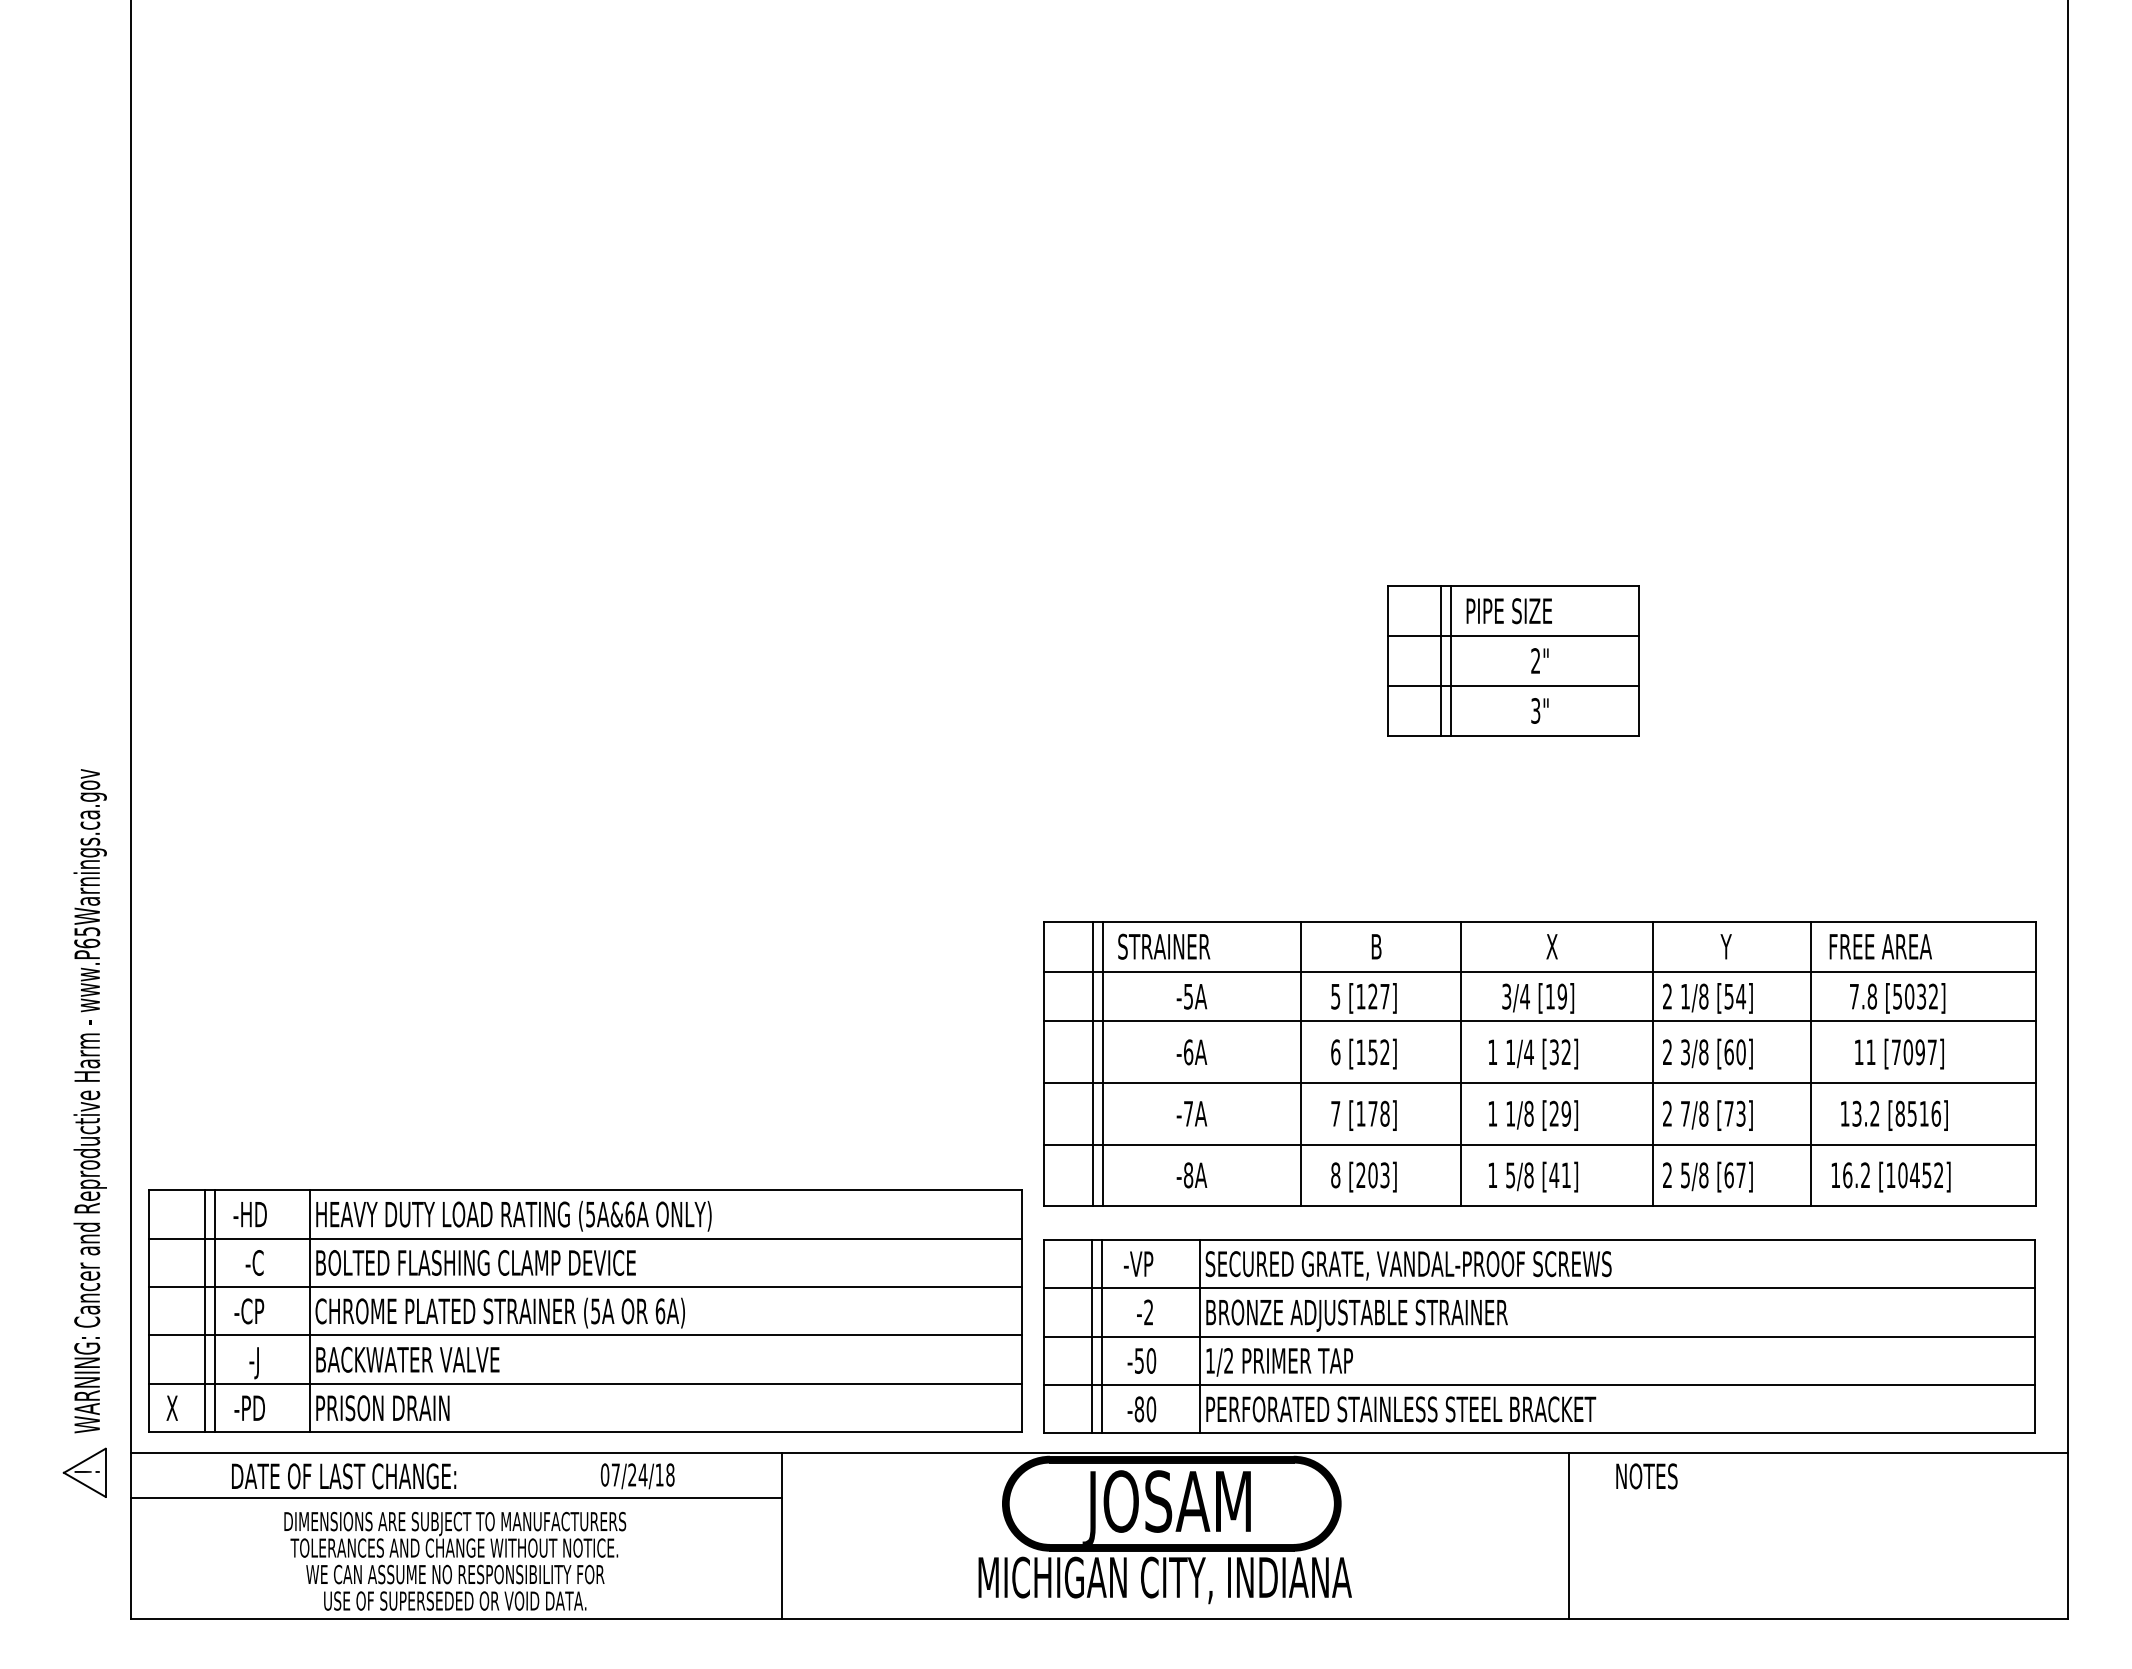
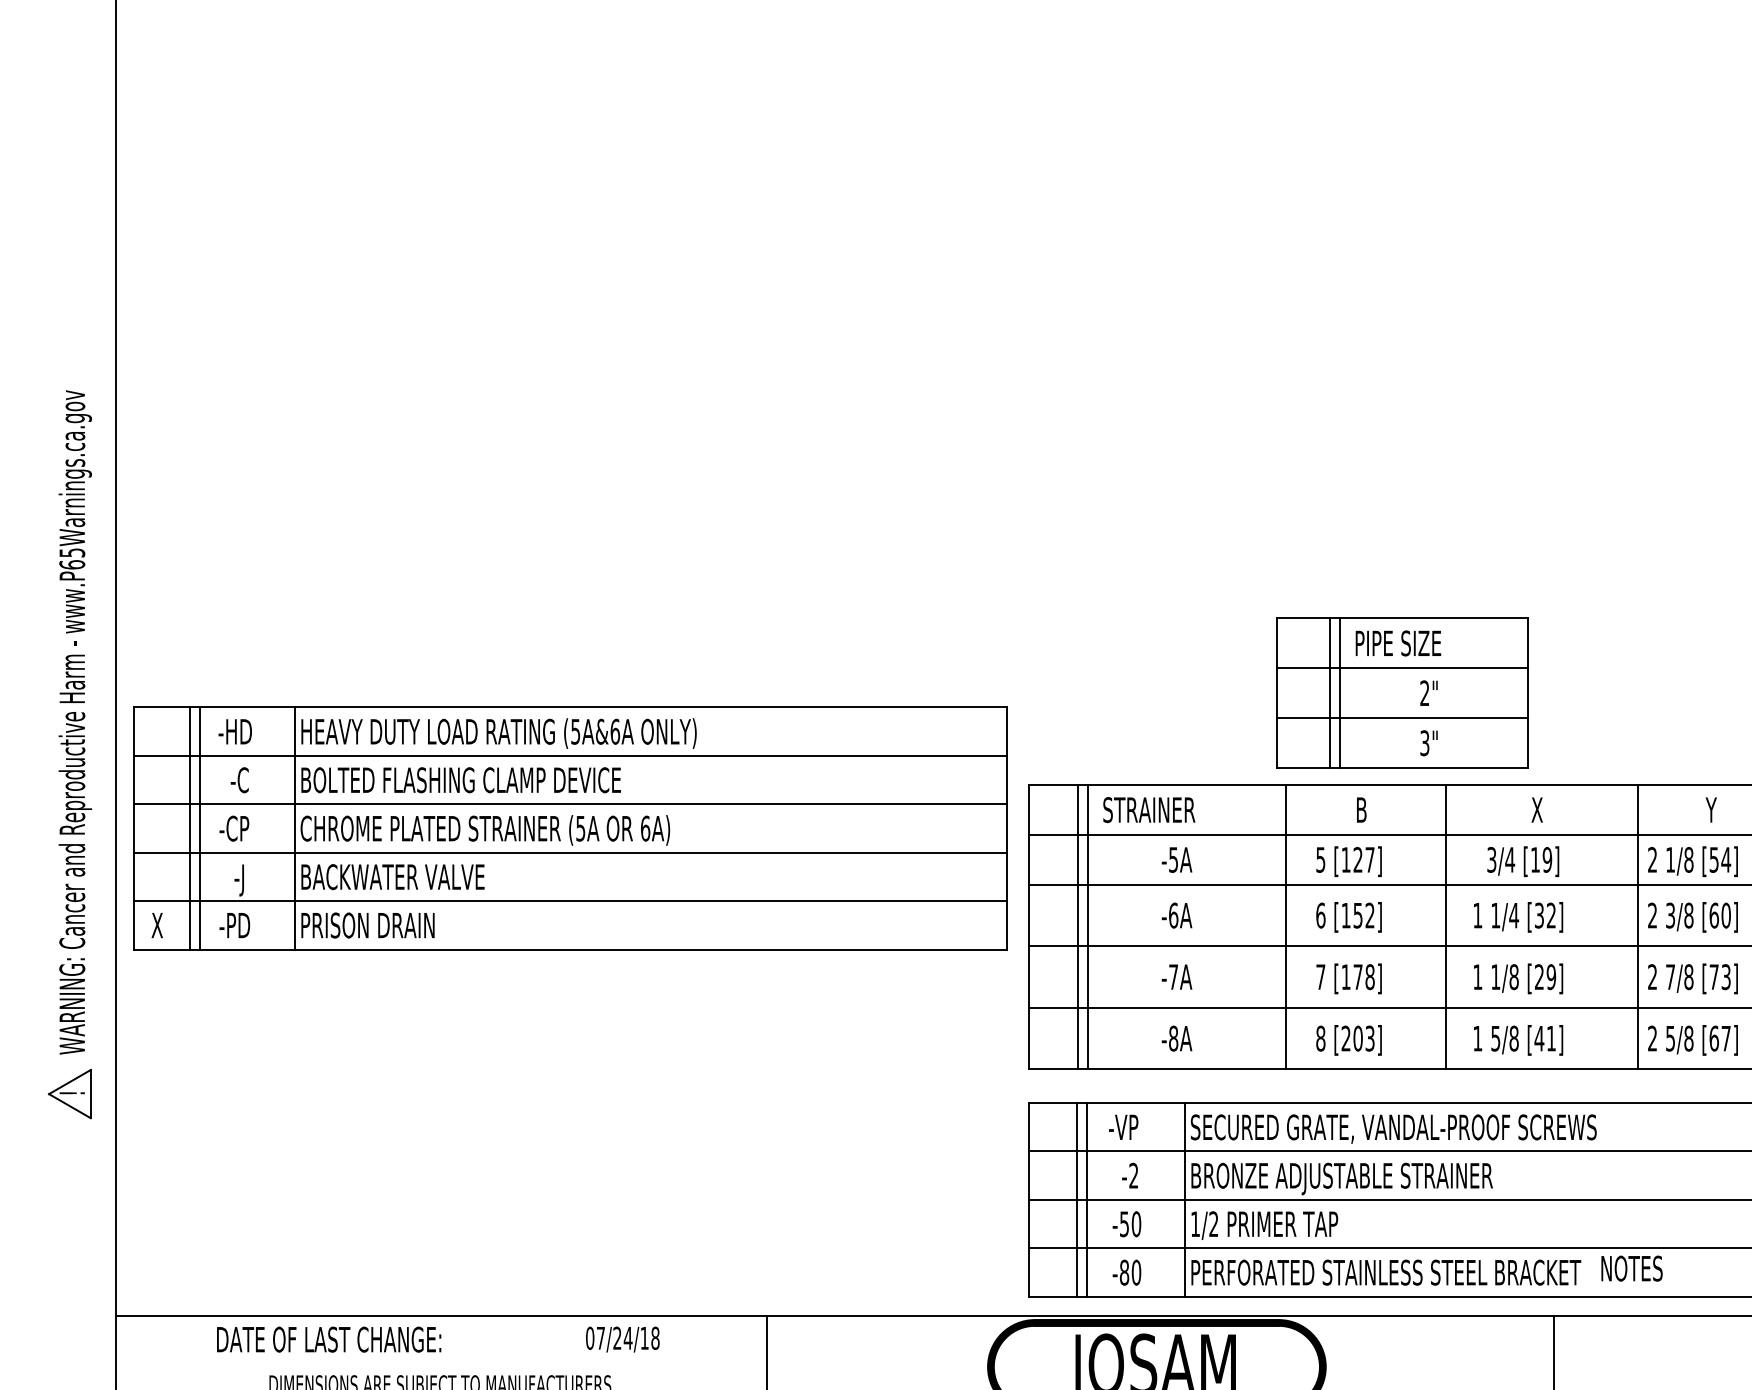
part: (1513, 660) -> (1402, 692), moved
part: (84, 1133) -> (69, 754), moved
part: (585, 1310) -> (570, 827), moved
text: (1646, 1476) -> (1631, 1268), moved
line: (455, 1497) -> (440, 1360), removed

